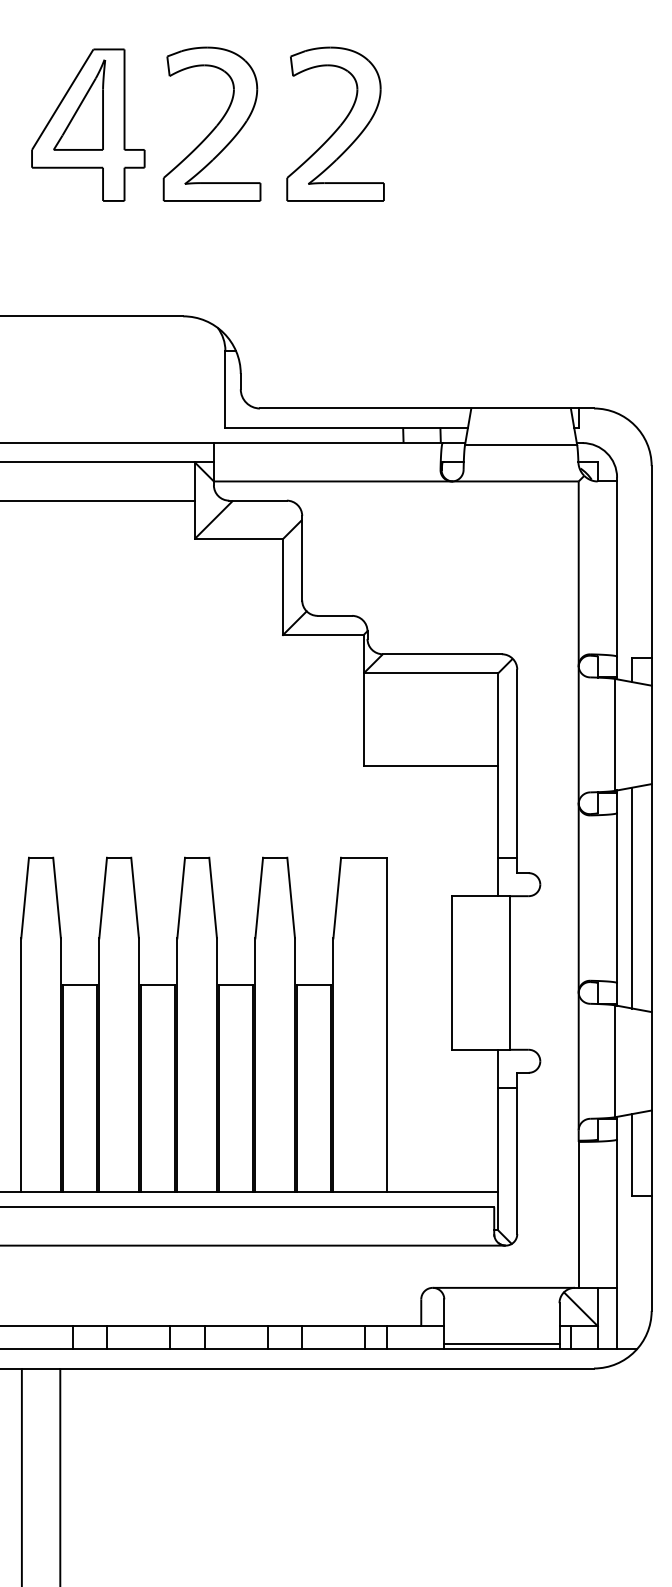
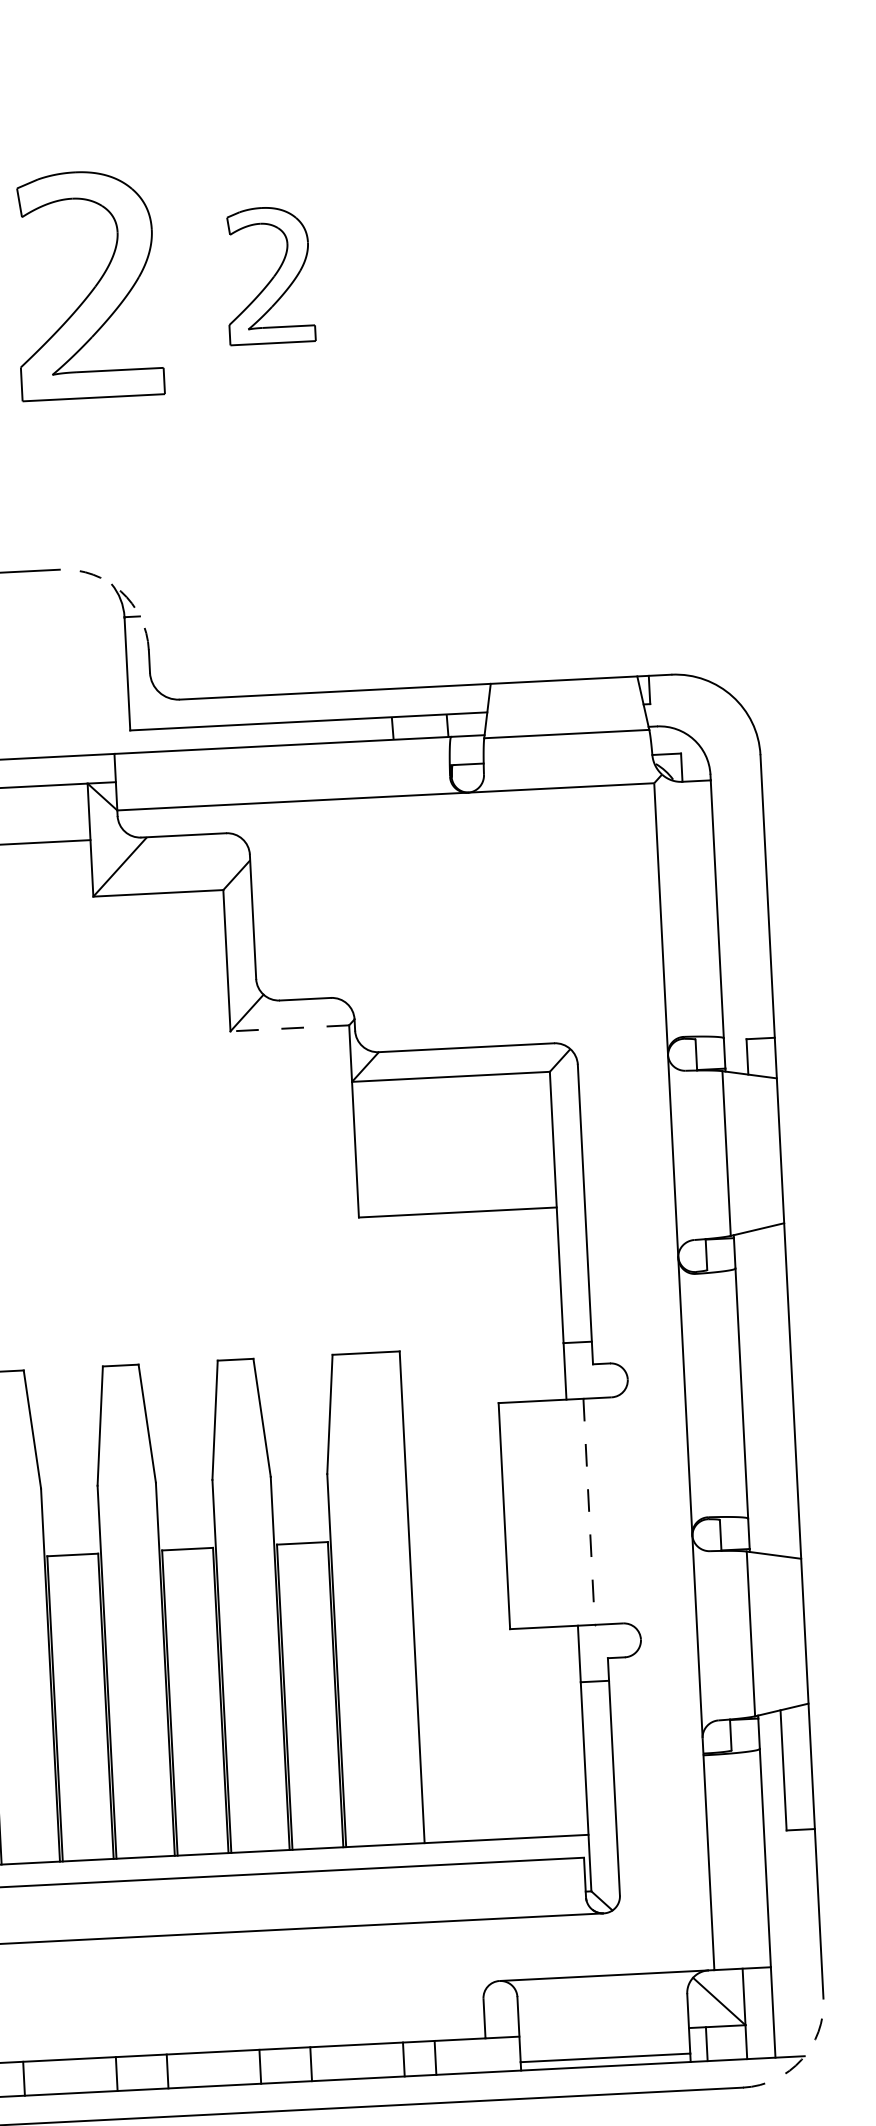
part: (335, 123) -> (269, 274), size x0.6
arc: (223, 333) -> (120, 591), solid -> dashed
line: (322, 635) -> (288, 1029), solid -> dashed
line: (632, 897) -> (764, 1391), removed
line: (509, 972) -> (589, 1511), solid -> dashed
arc: (634, 1351) -> (801, 2059), solid -> dashed

